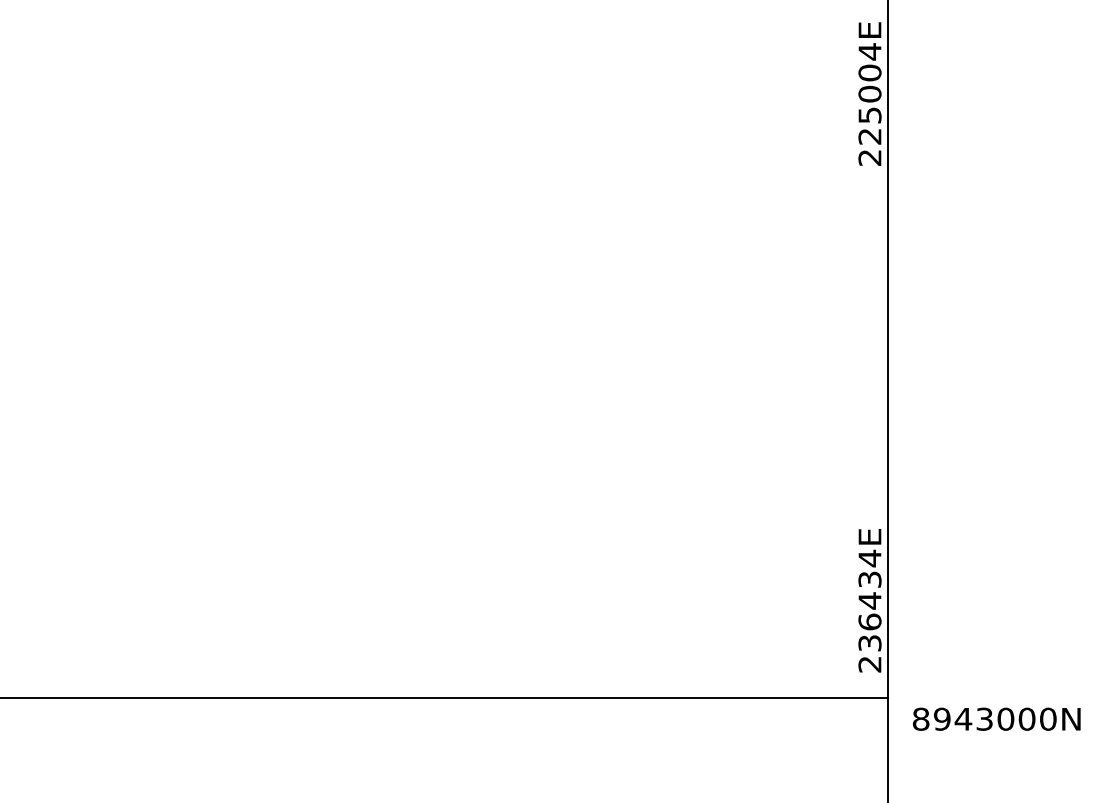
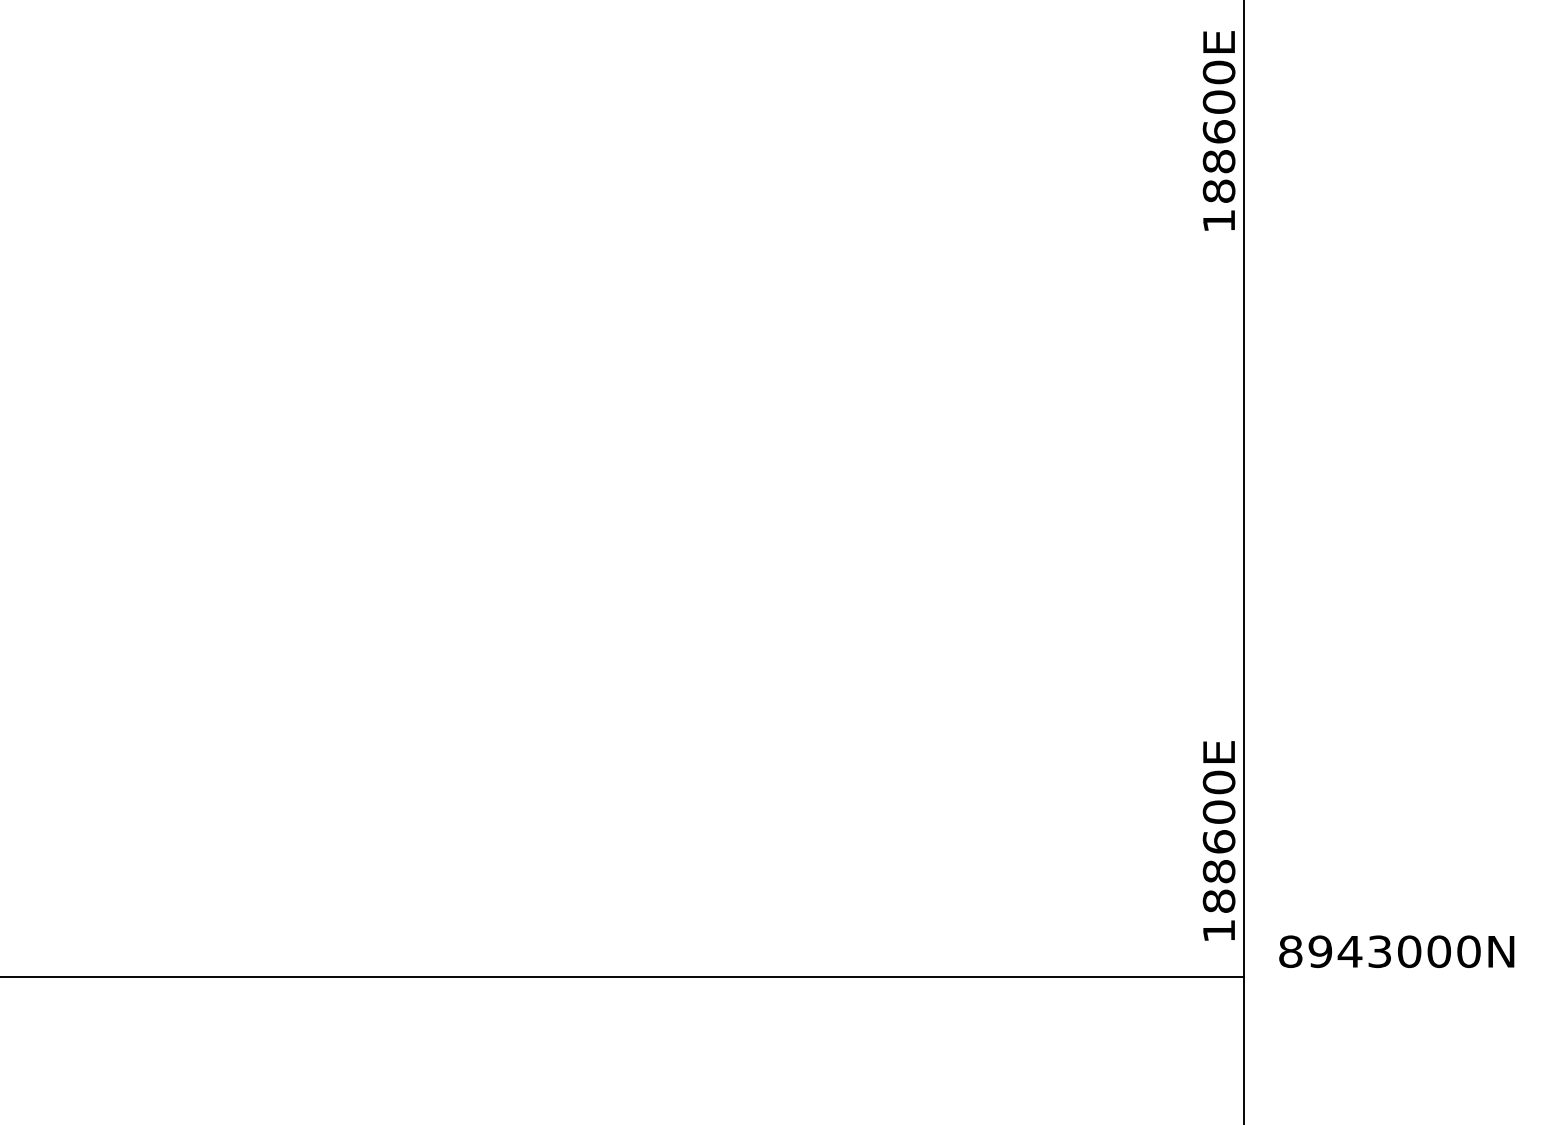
text: (869, 104) -> (1218, 146), 225004E -> 188600E
text: (869, 610) -> (1218, 855), 236434E -> 188600E
text: (996, 718) -> (1396, 950), moved

